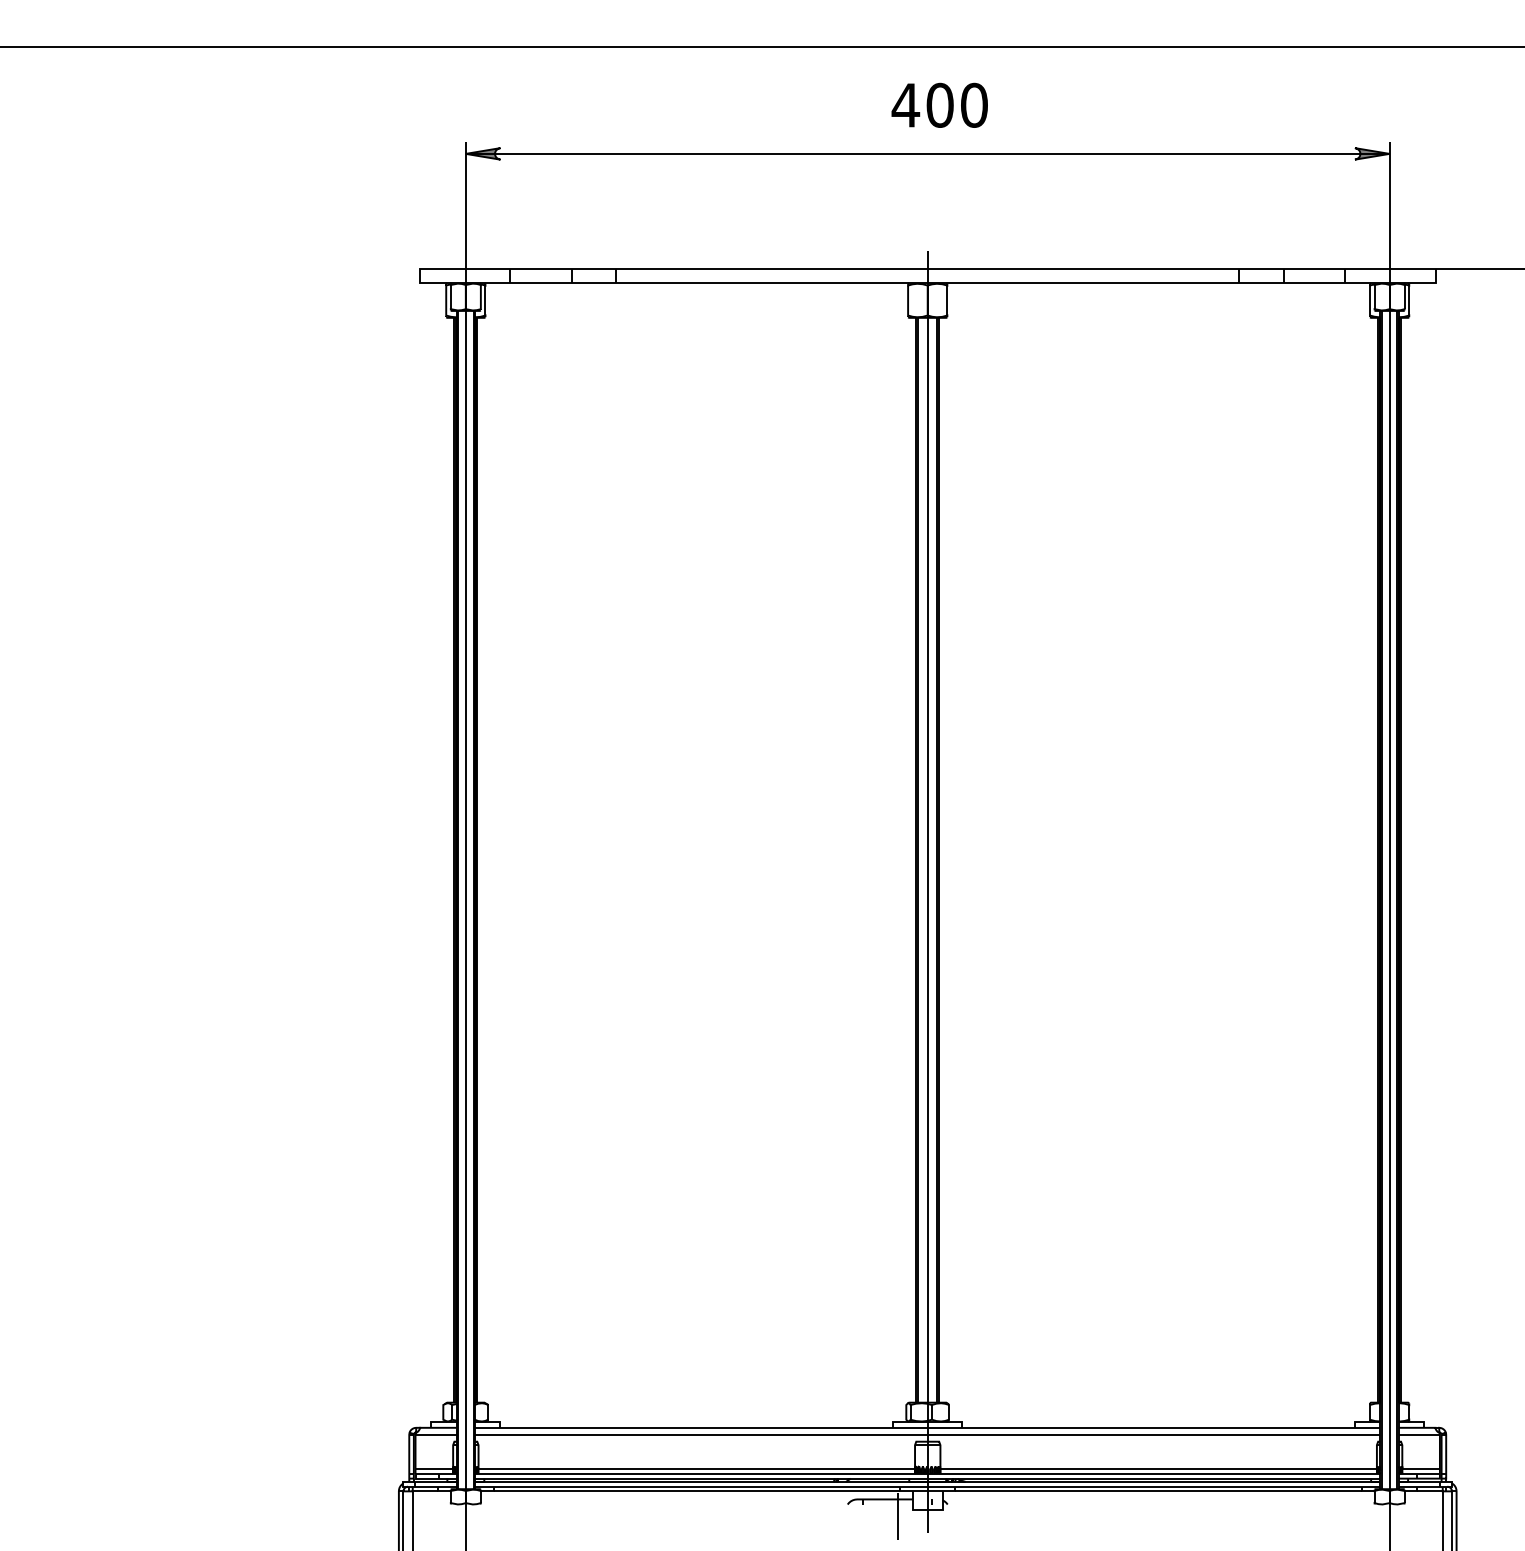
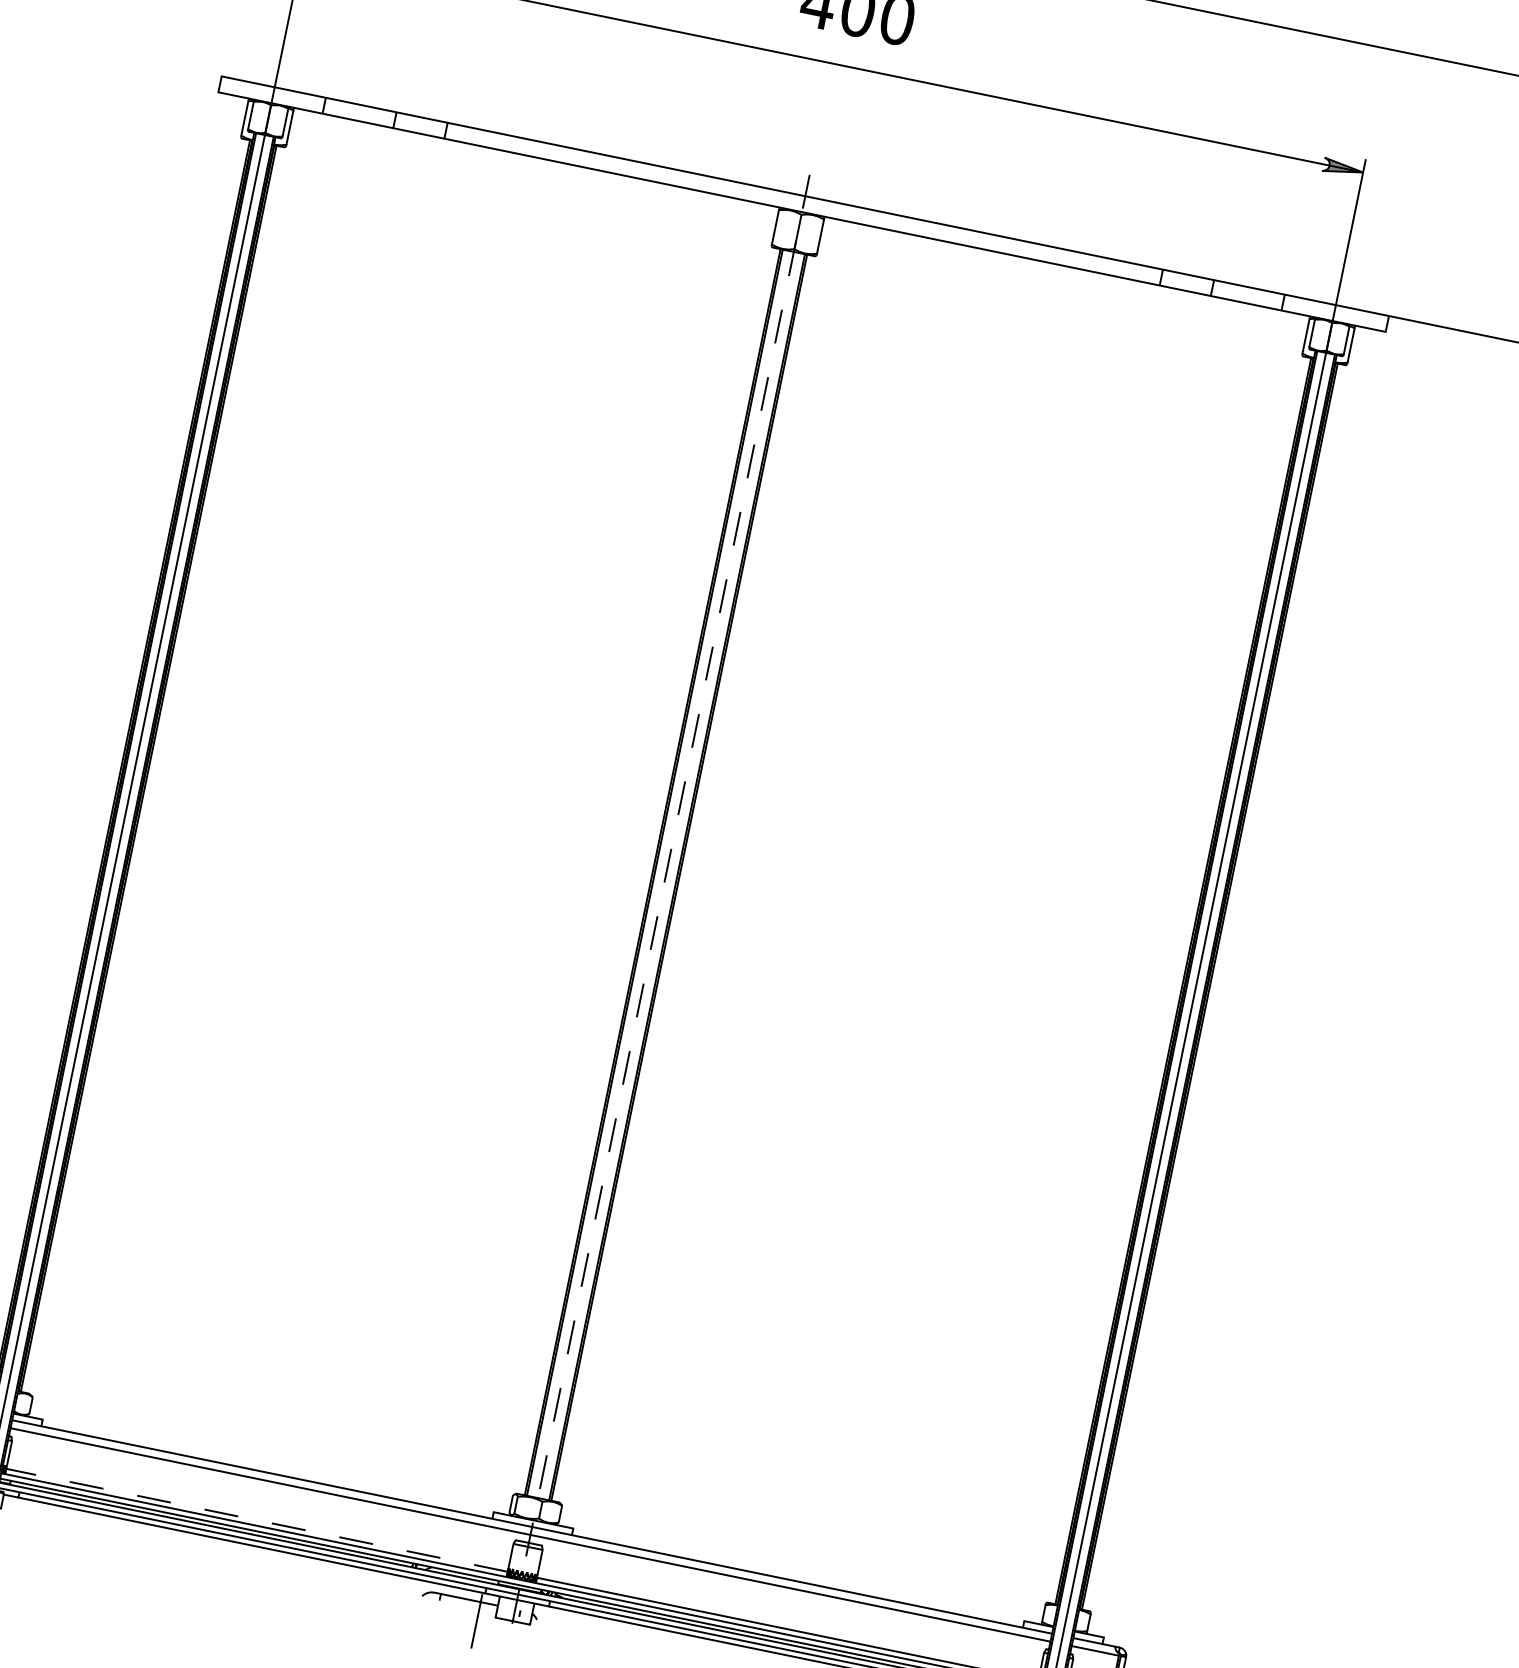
line: (927, 892) -> (658, 911), solid -> dashed
line: (696, 1469) -> (256, 1520), solid -> dashed

